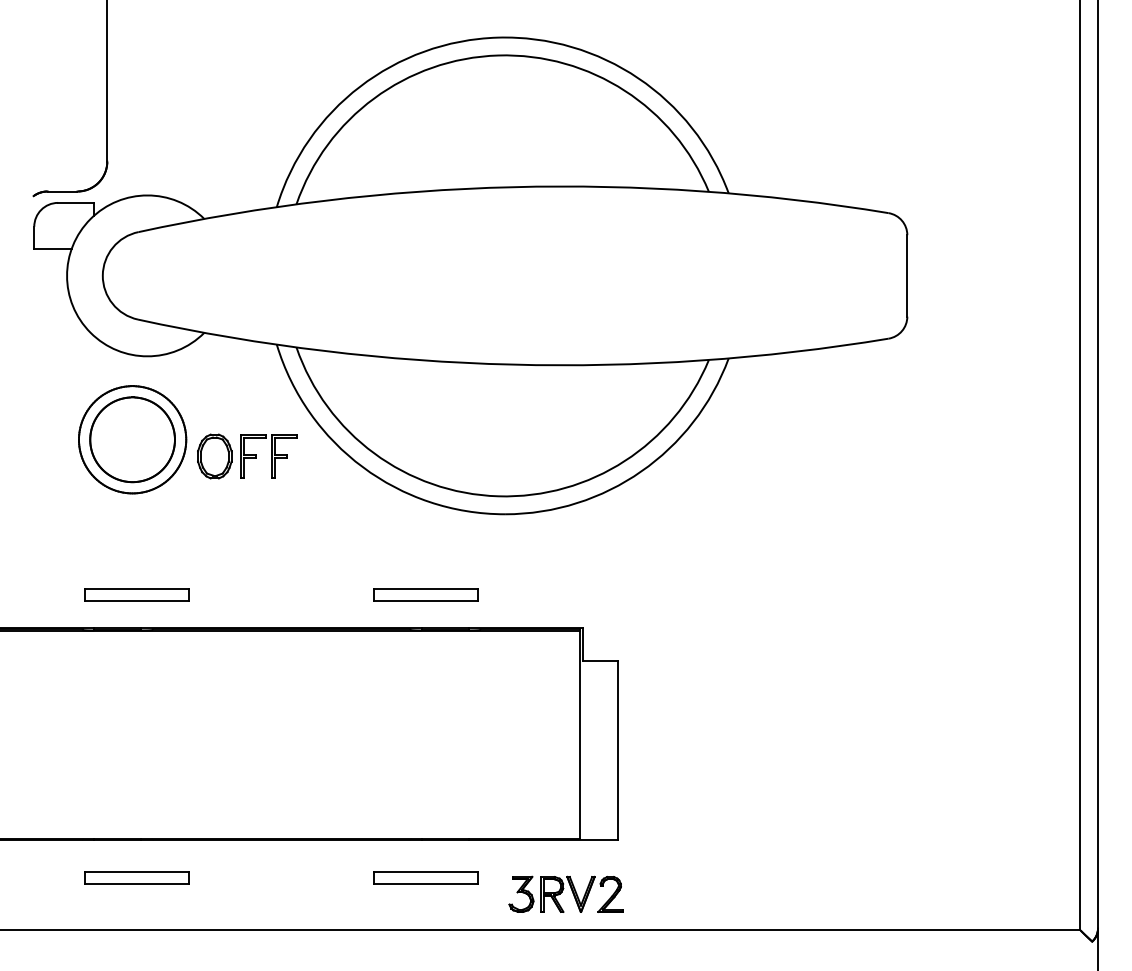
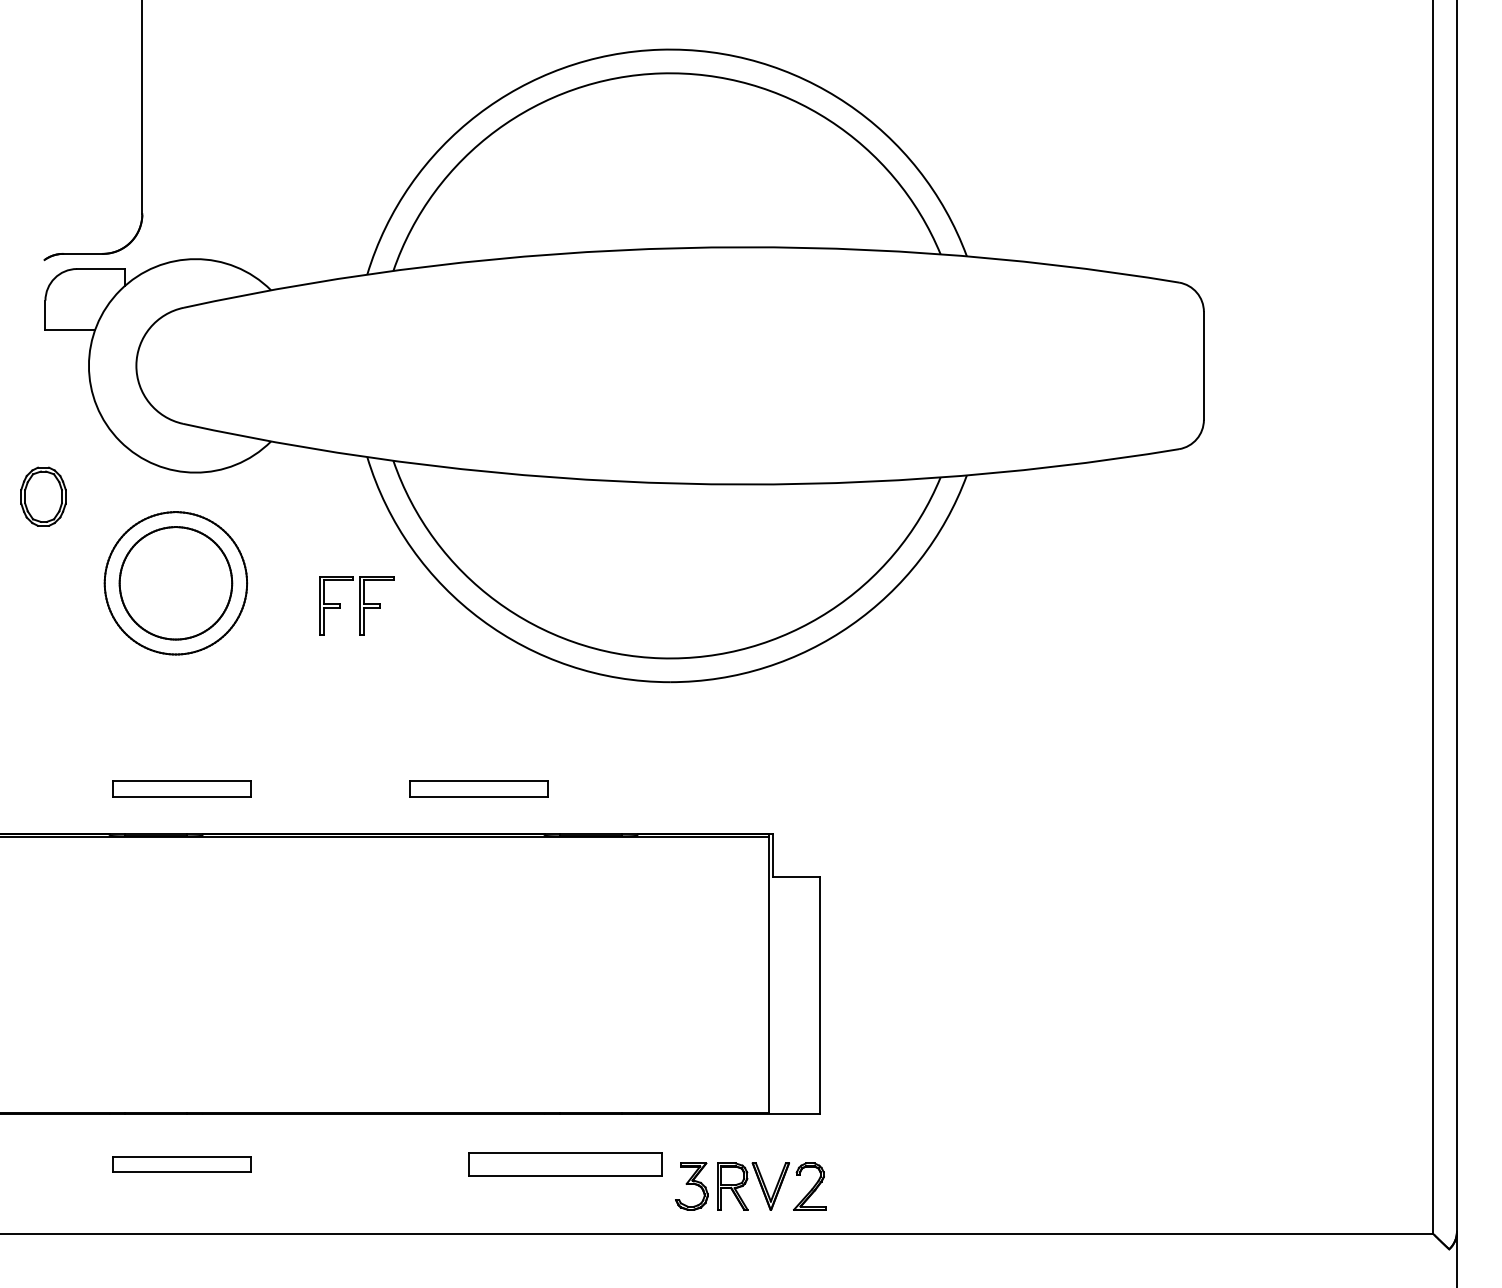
part: (214, 456) -> (43, 496), moved
part: (425, 594) -> (478, 788), moved
part: (425, 877) -> (564, 1164), size x1.4

